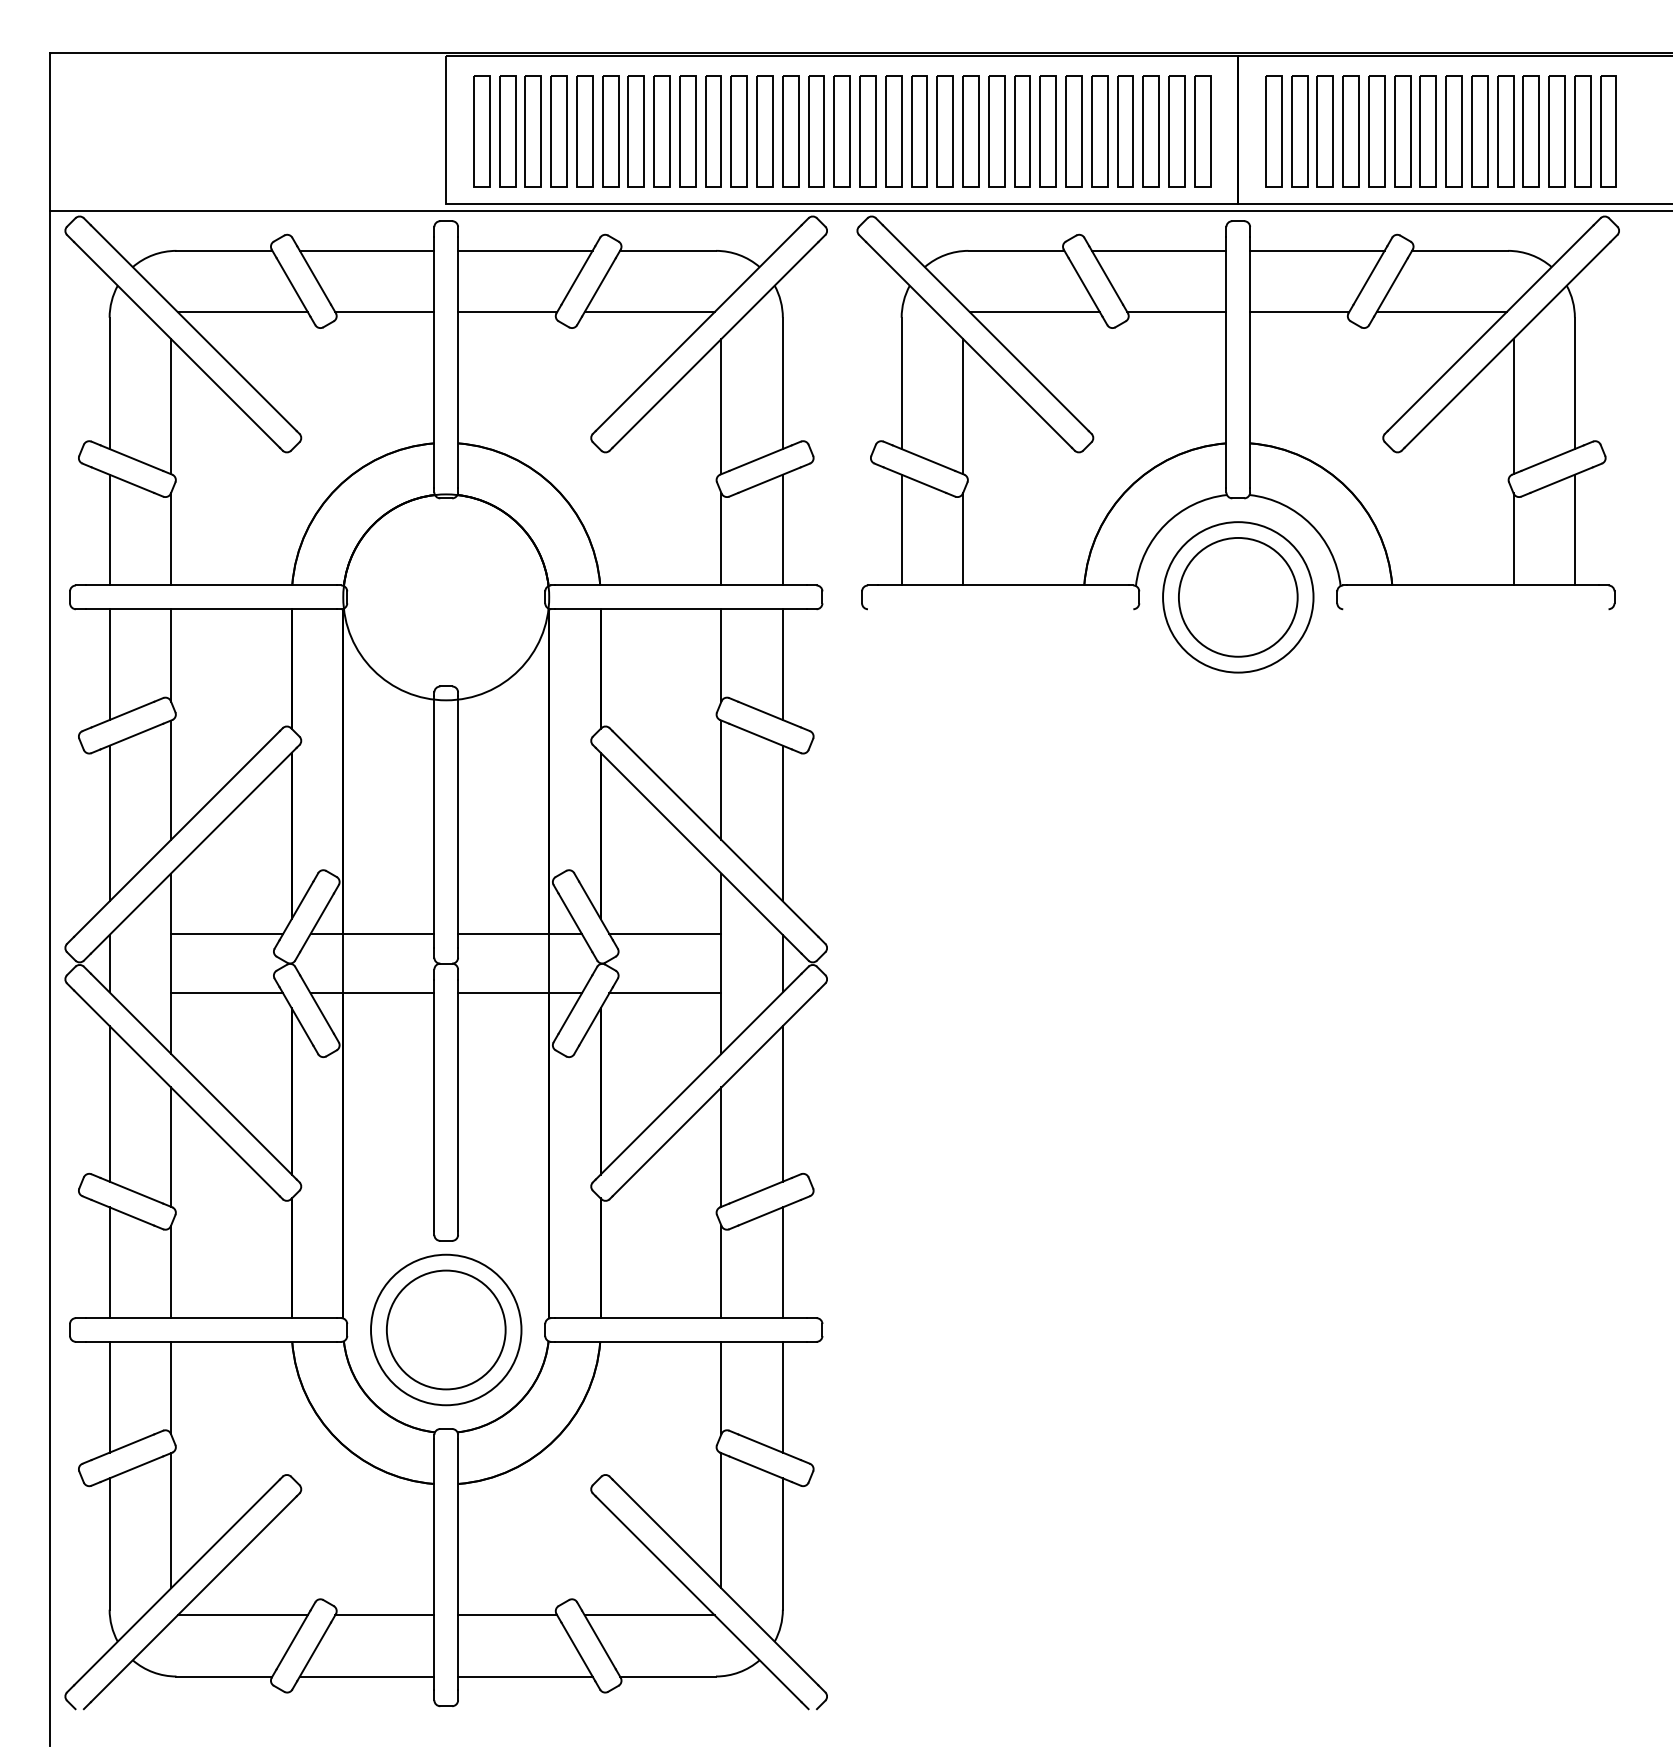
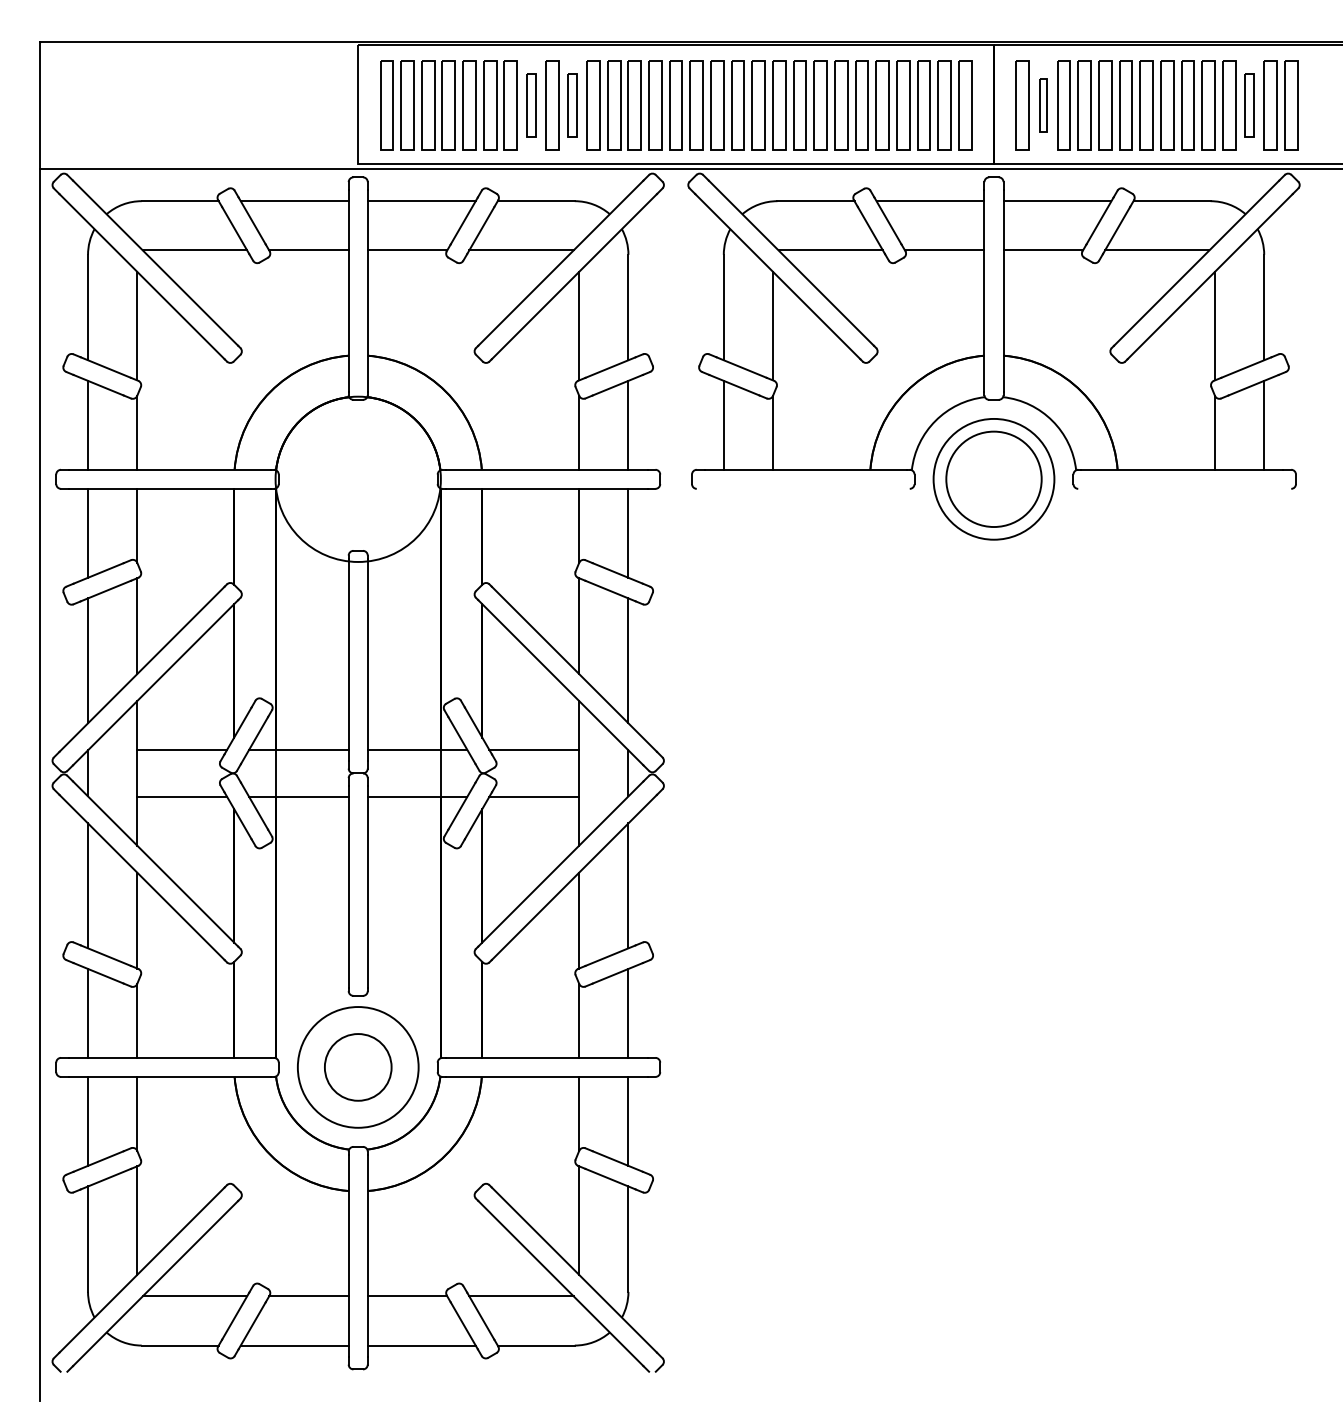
part: (661, 131) -> (531, 105), size x0.7
part: (713, 131) -> (572, 105), size x0.7
part: (1299, 131) -> (1043, 105), size x0.6
part: (1556, 131) -> (1249, 105), size x0.7
circle: (445, 1329) -> (357, 1067), size x0.7

